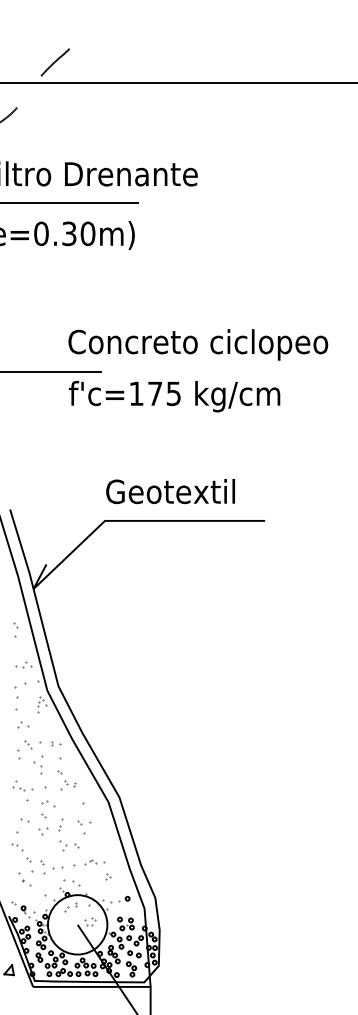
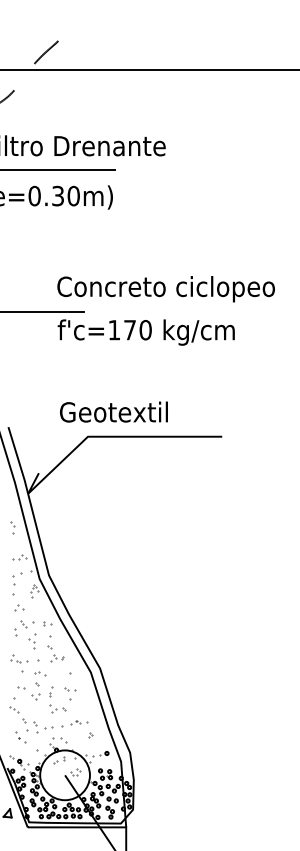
text: (173, 394) -> (145, 330), f'c=175 -> f'c=170
text: (170, 490) -> (113, 411), moved

